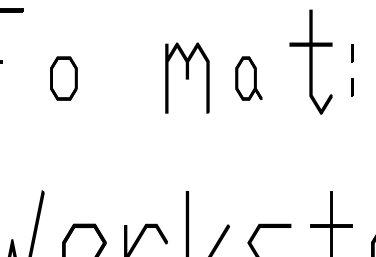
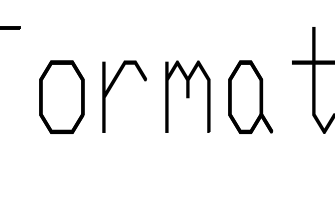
part: (112, 70) -> (111, 88), added
part: (63, 78) -> (61, 97), size x1.67
part: (248, 78) -> (250, 97), size x1.67

